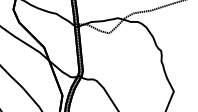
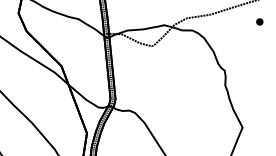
part: (186, 15) -> (259, 21), added

